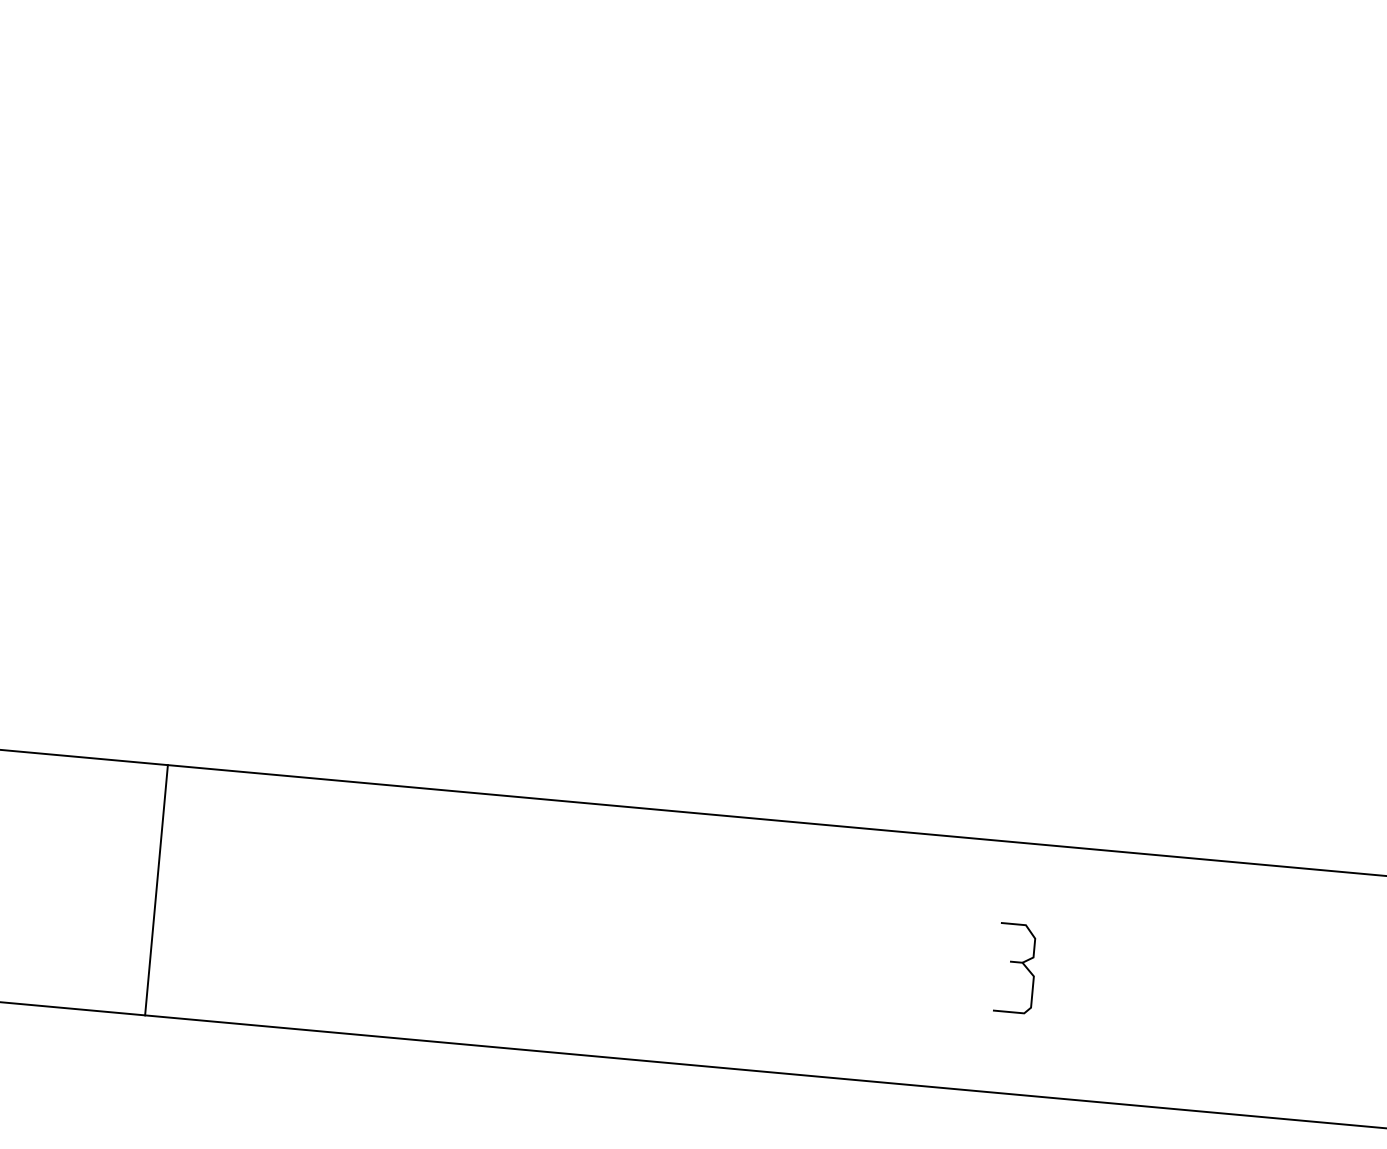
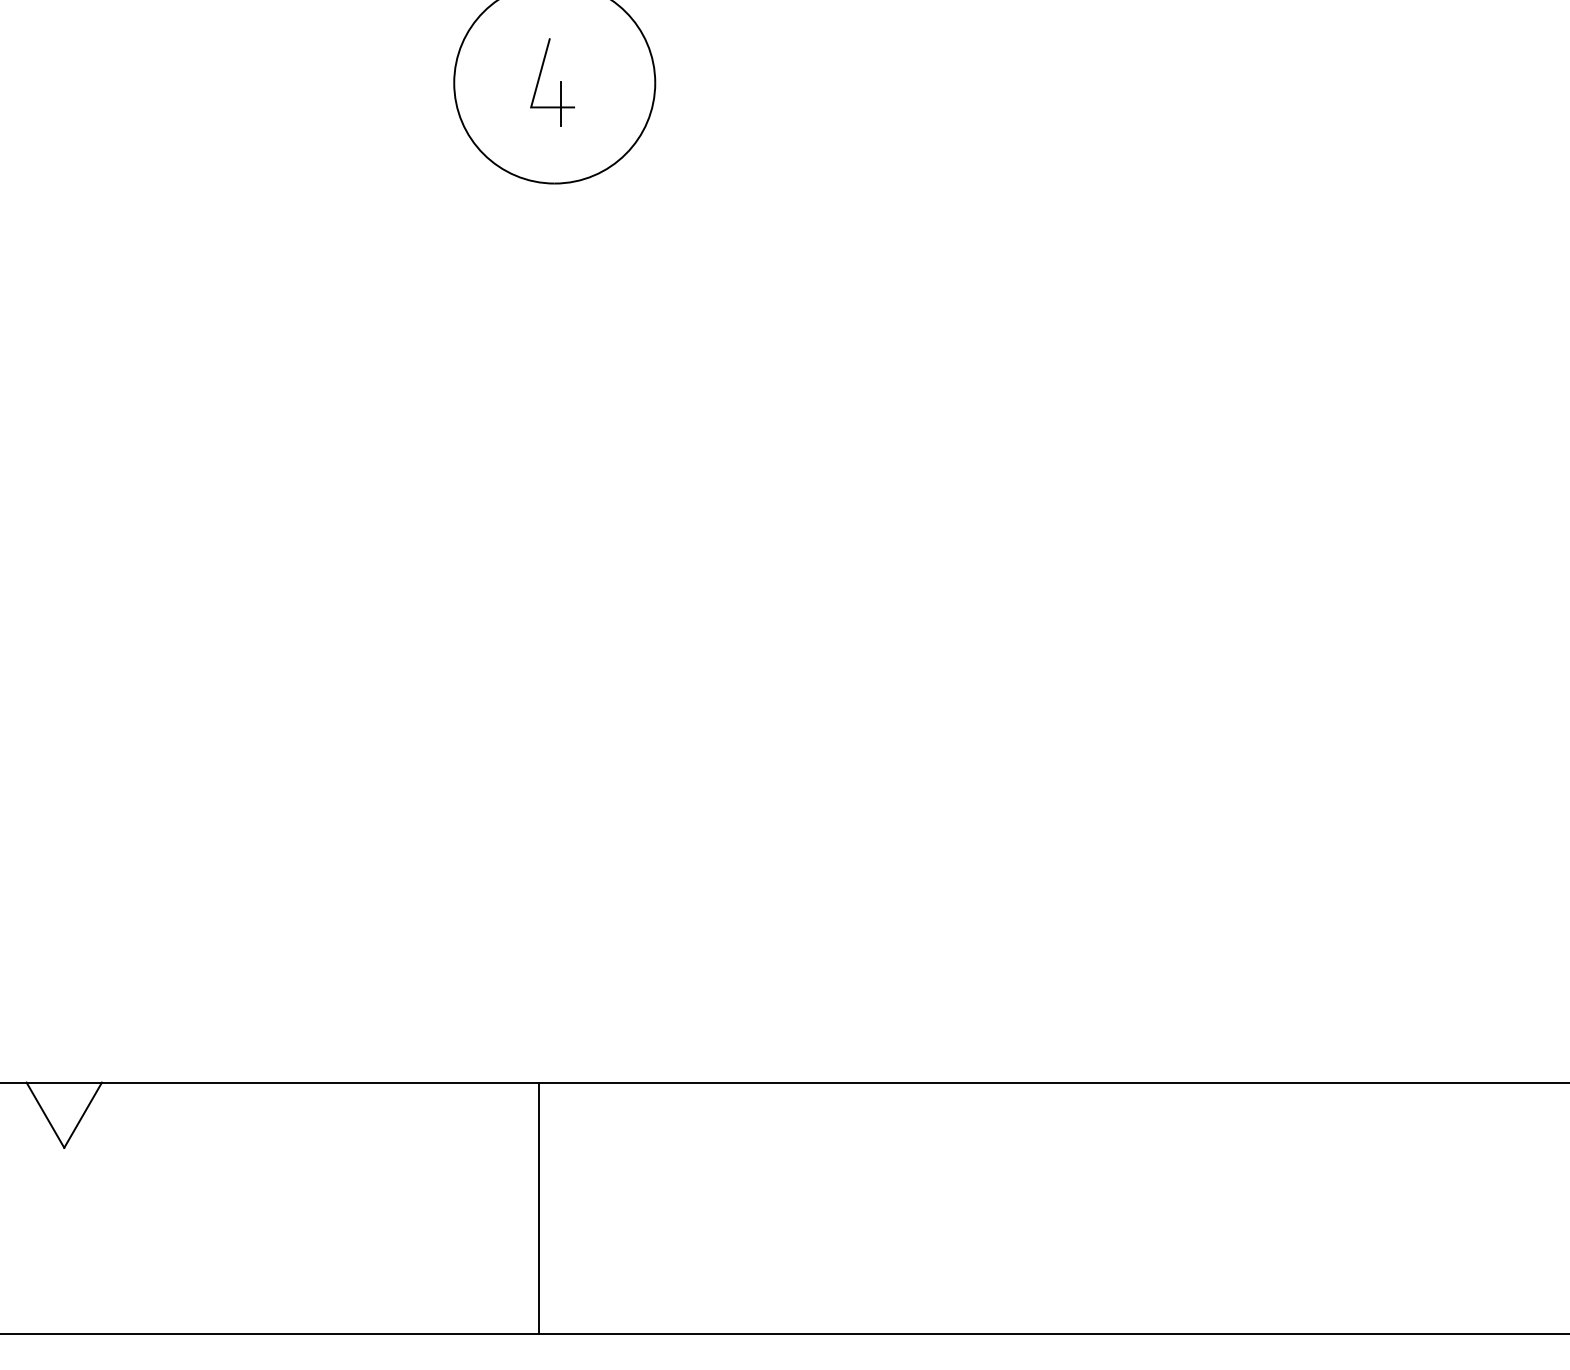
line: (156, 889) -> (538, 1207), moved
part: (1015, 968) -> (1349, 1208), removed

